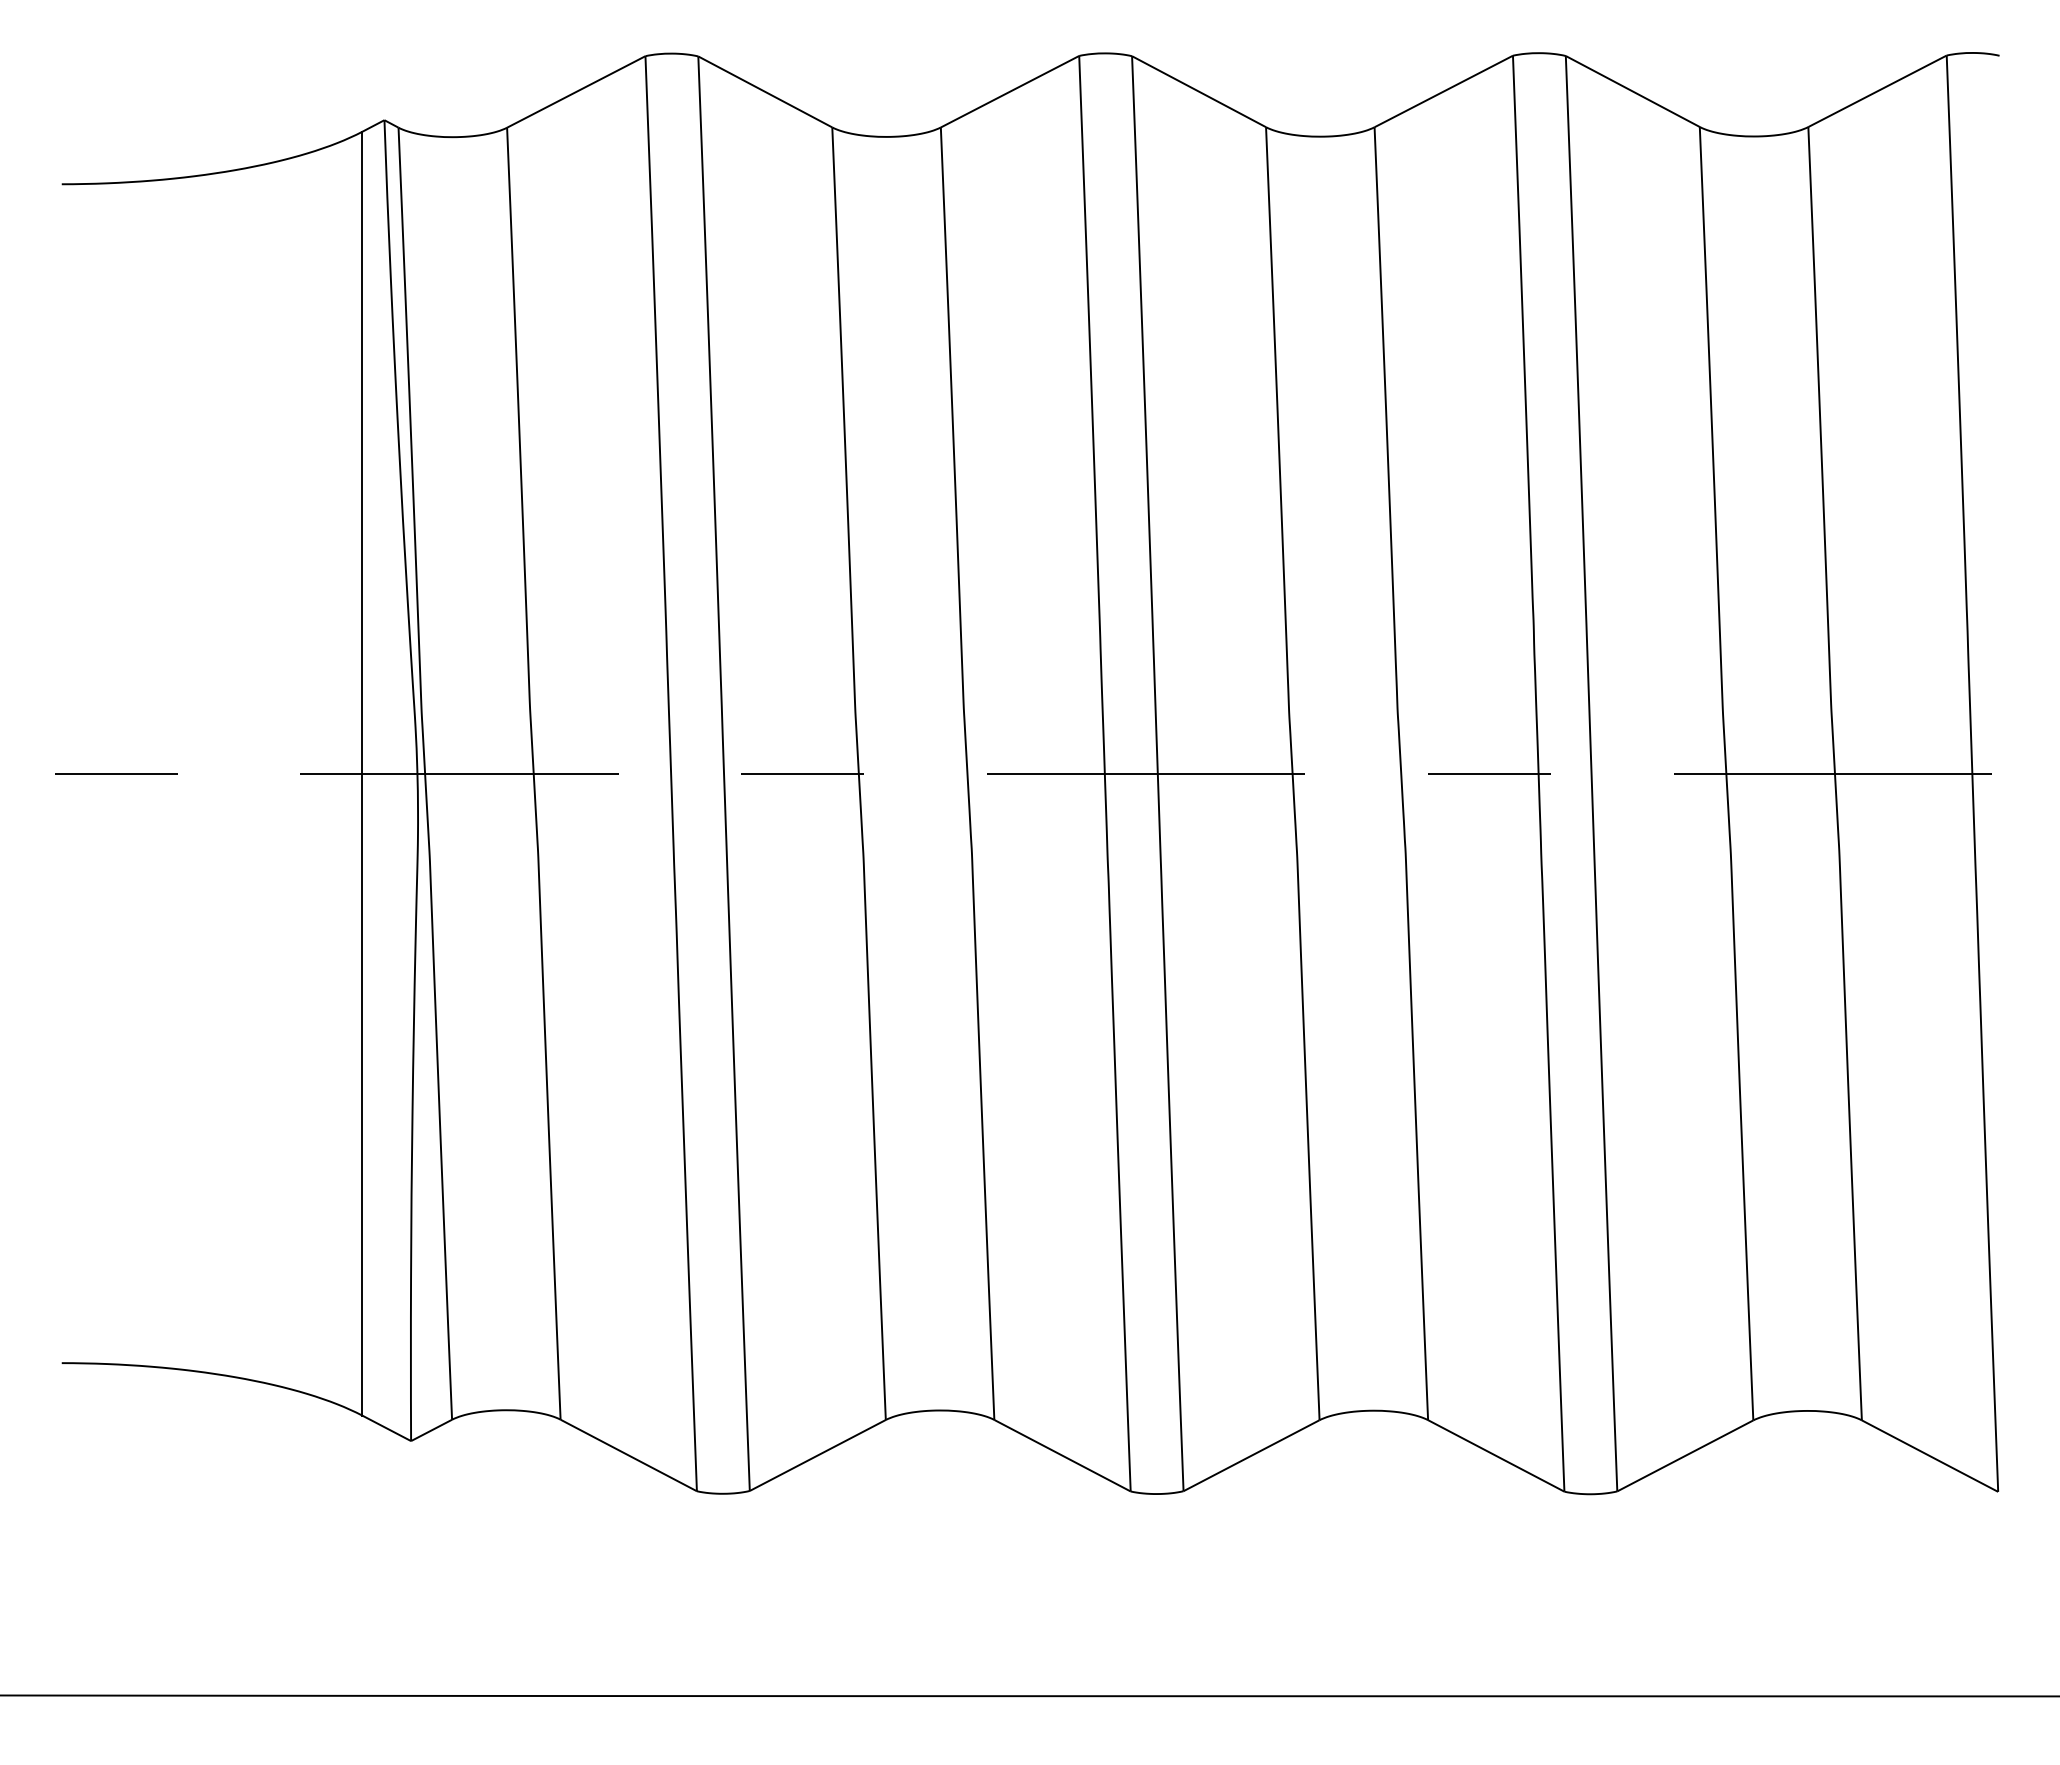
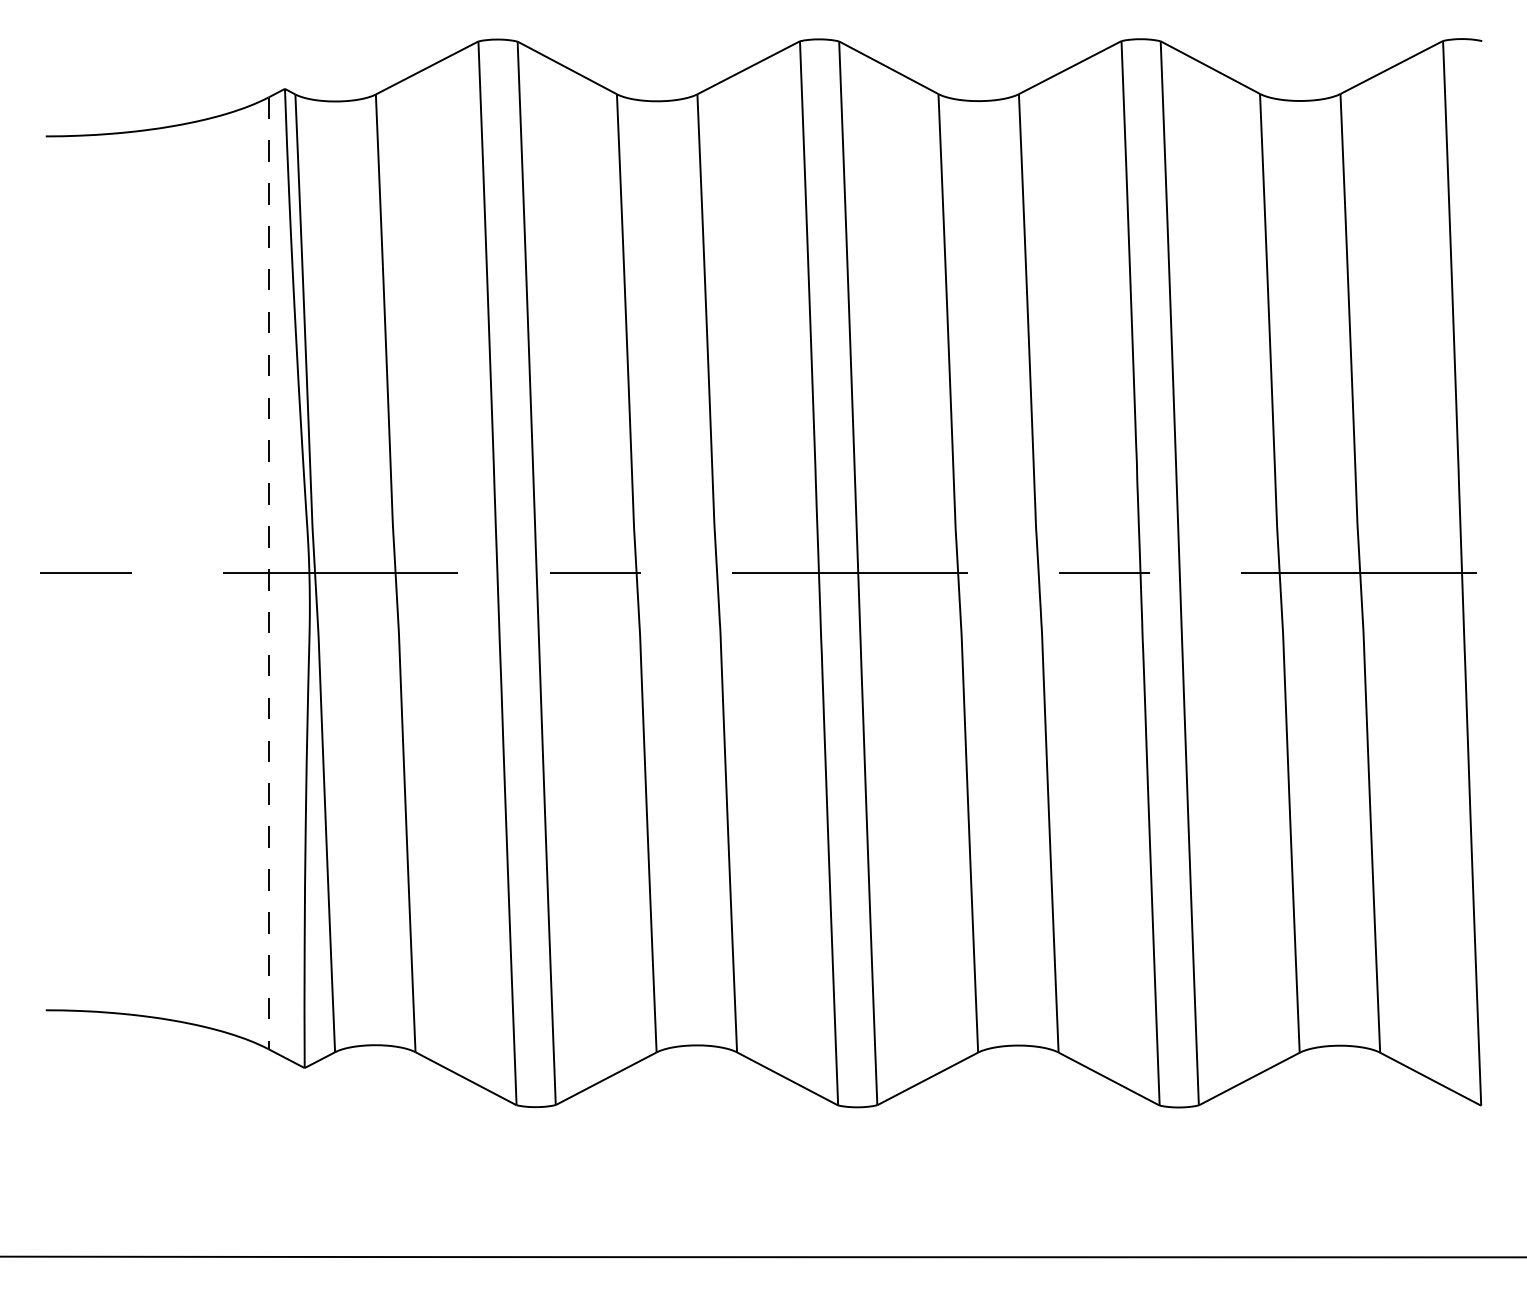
line: (362, 773) -> (268, 573), solid -> dashed

